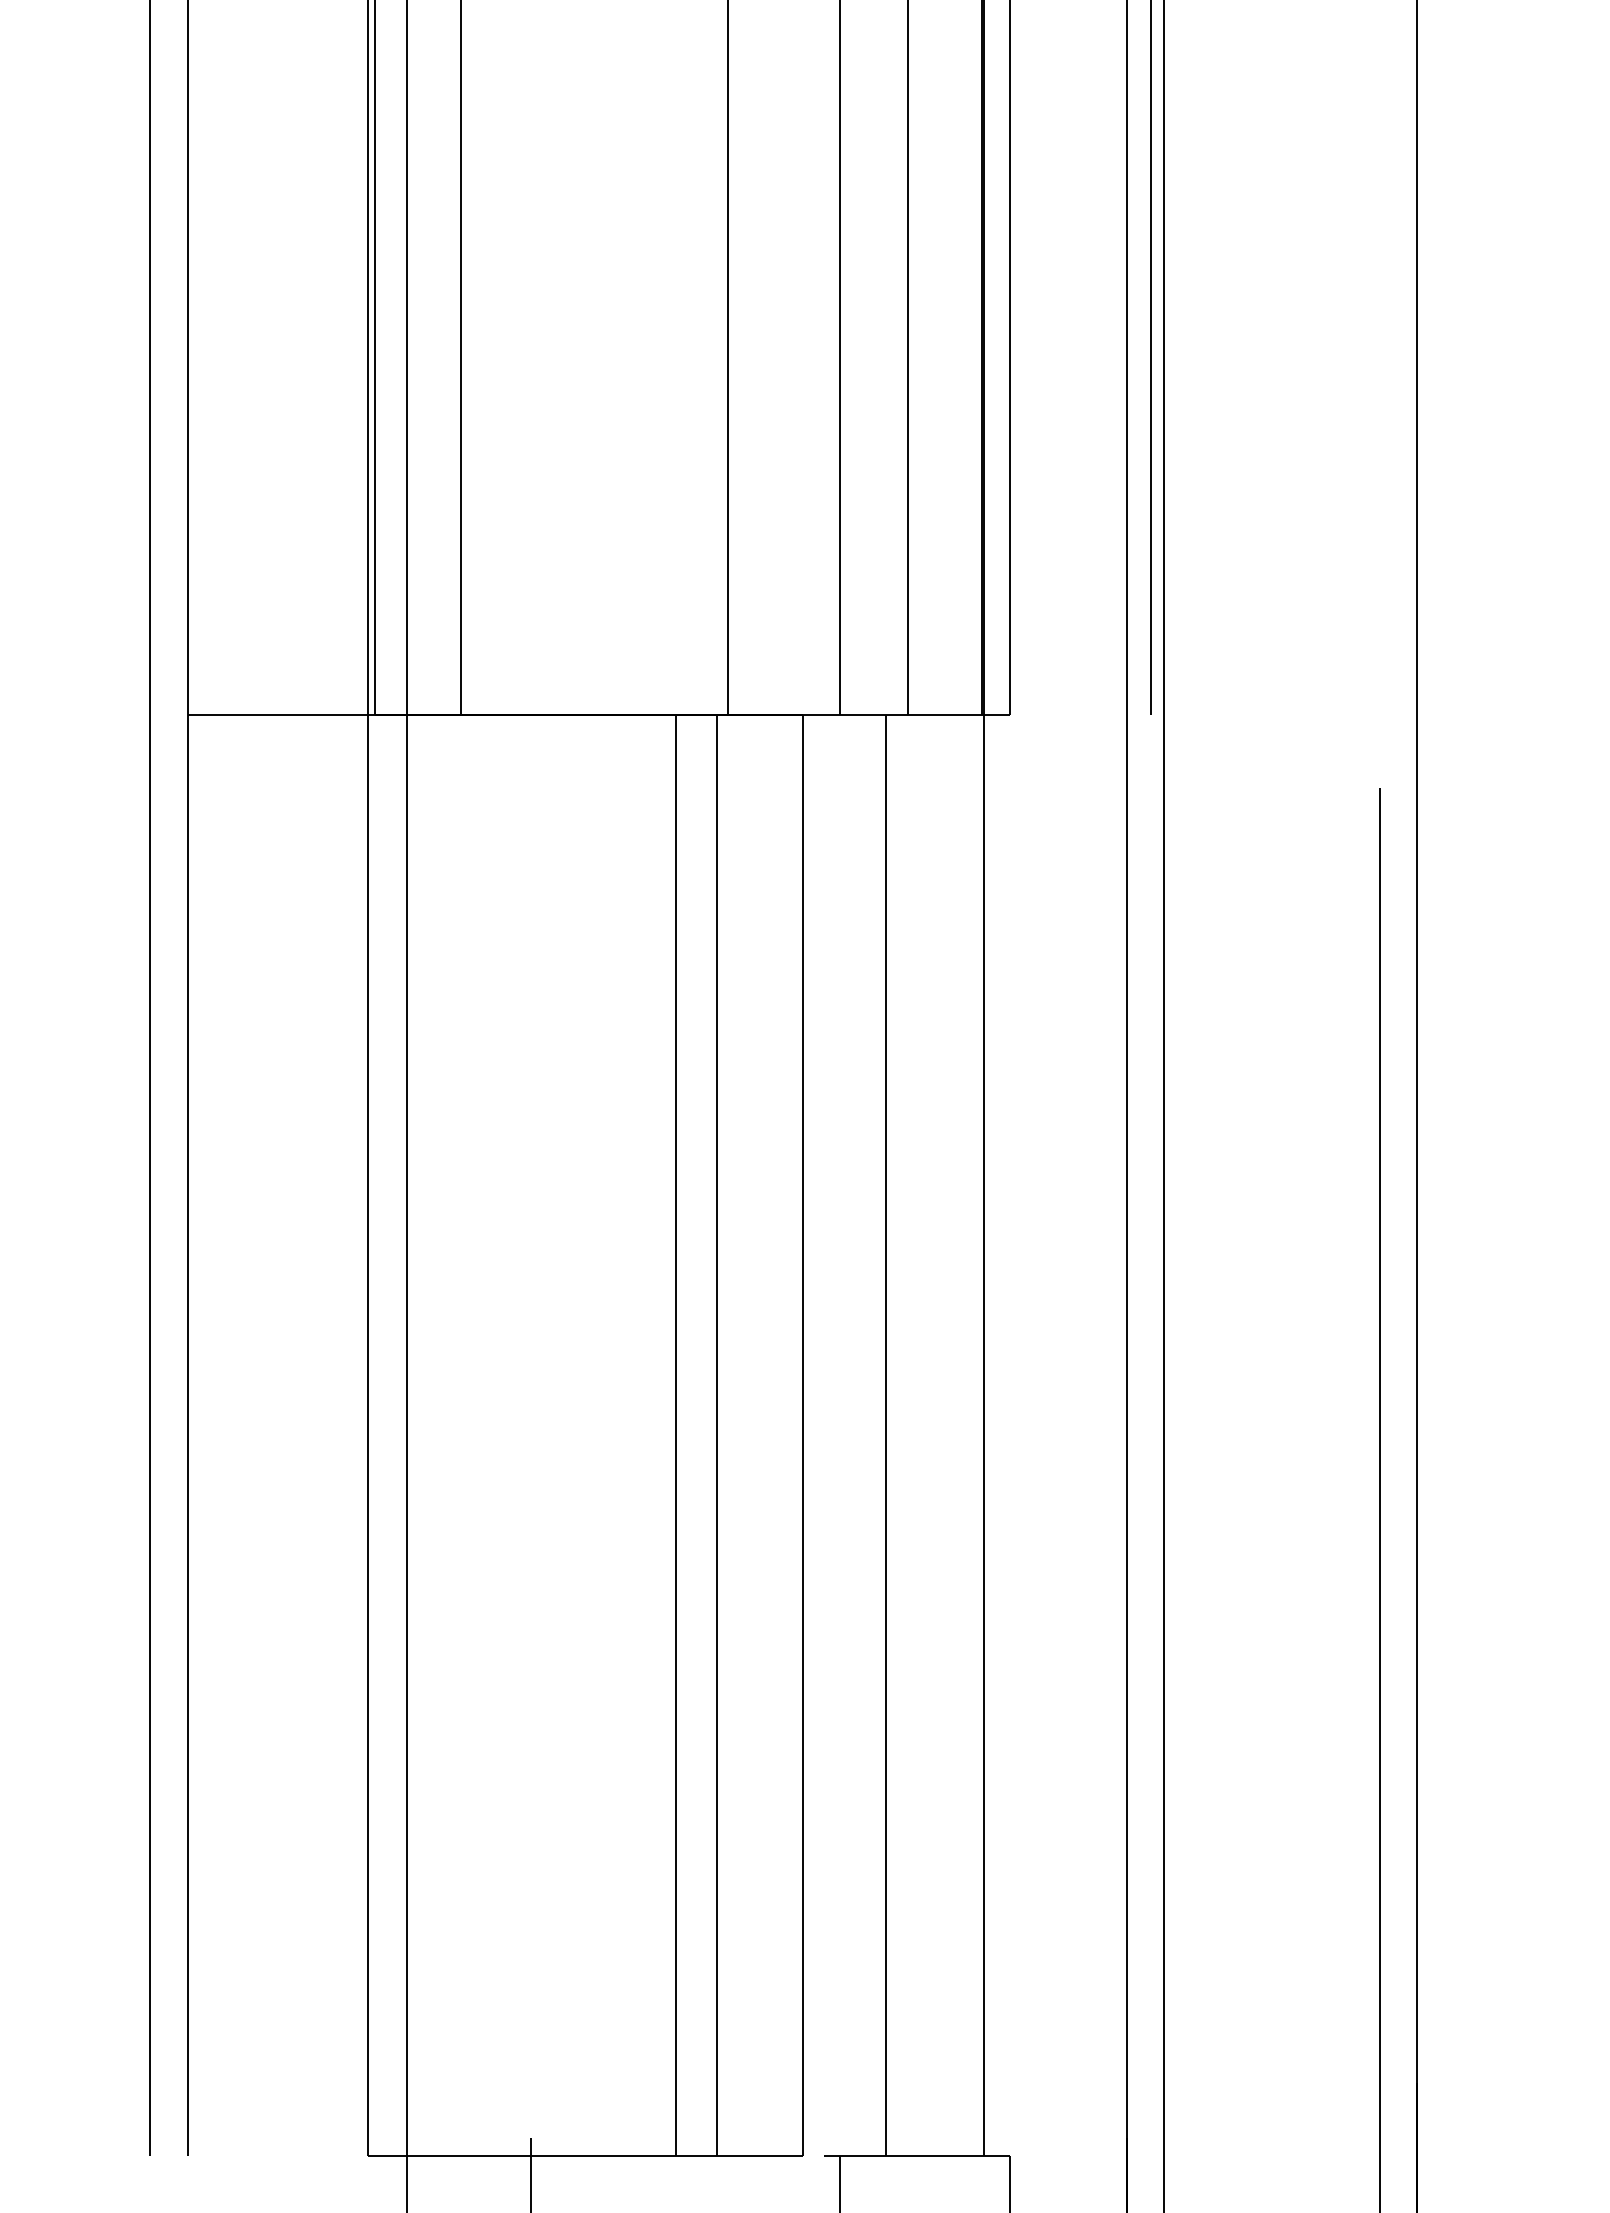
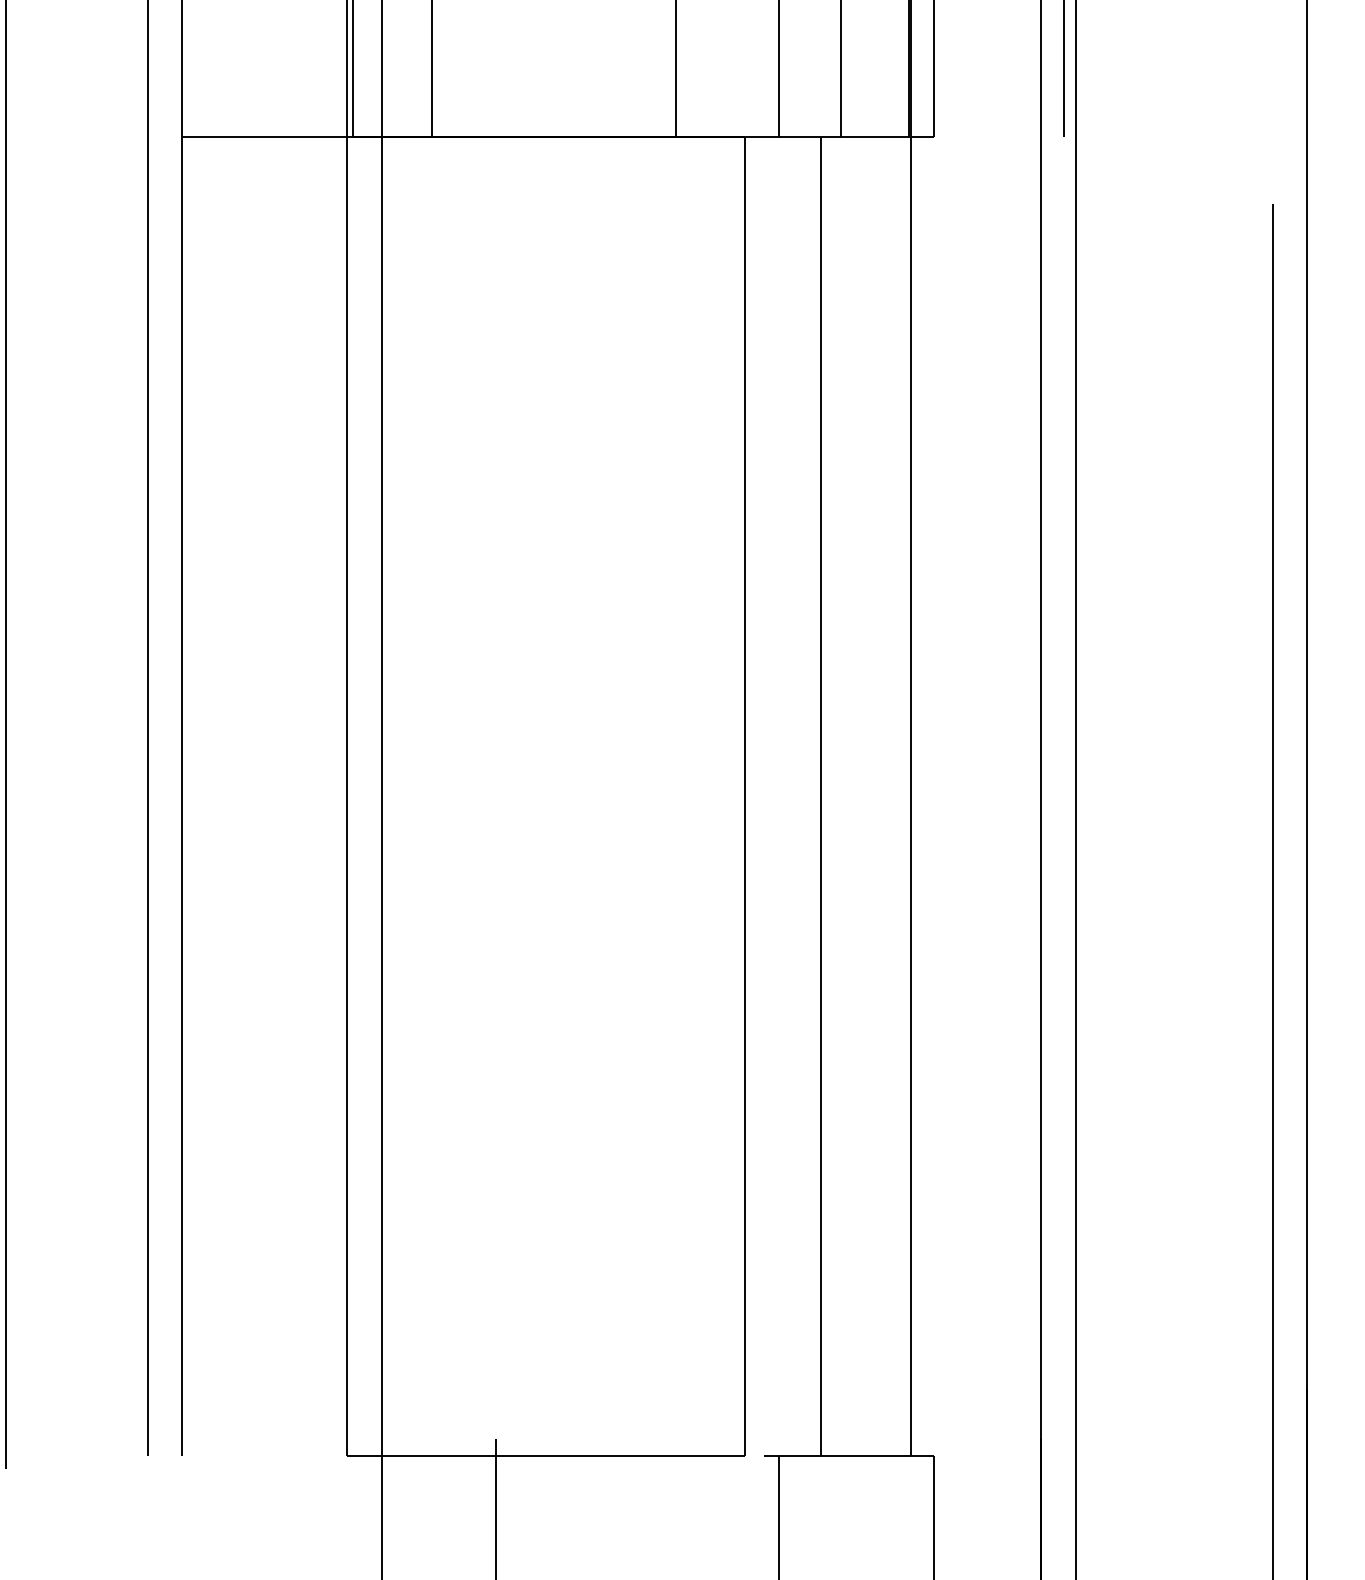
line: (675, 1435) -> (628, 796), removed
line: (717, 1435) -> (666, 796), removed

